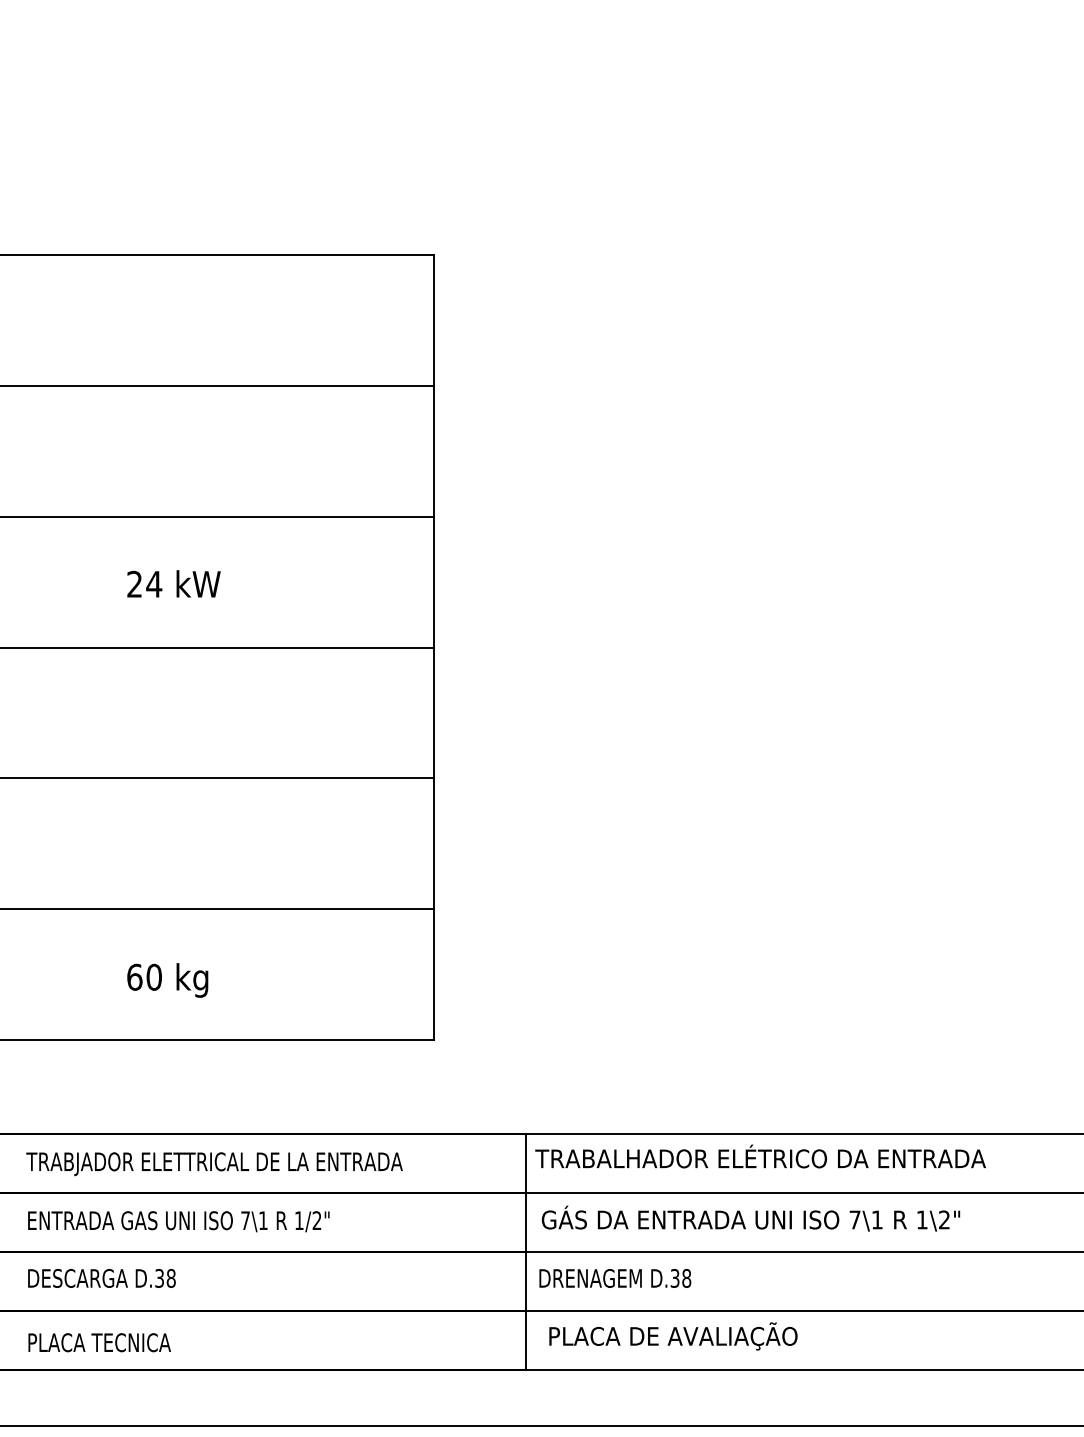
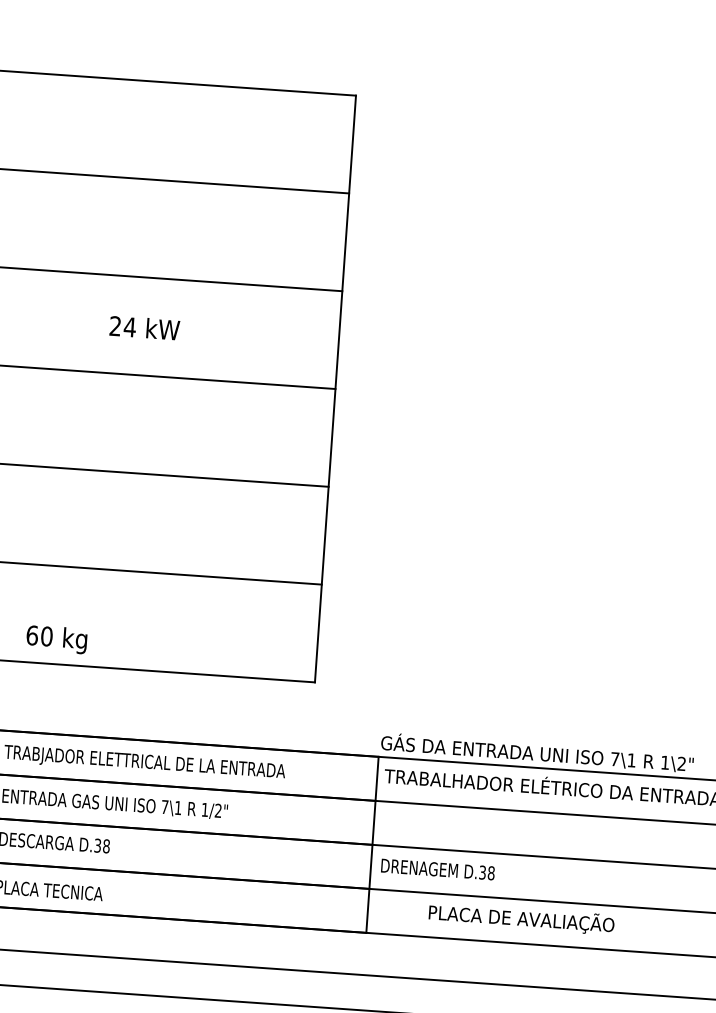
text: (167, 980) -> (56, 639), moved
text: (750, 1218) -> (537, 752), moved
text: (673, 1336) -> (521, 918), moved

